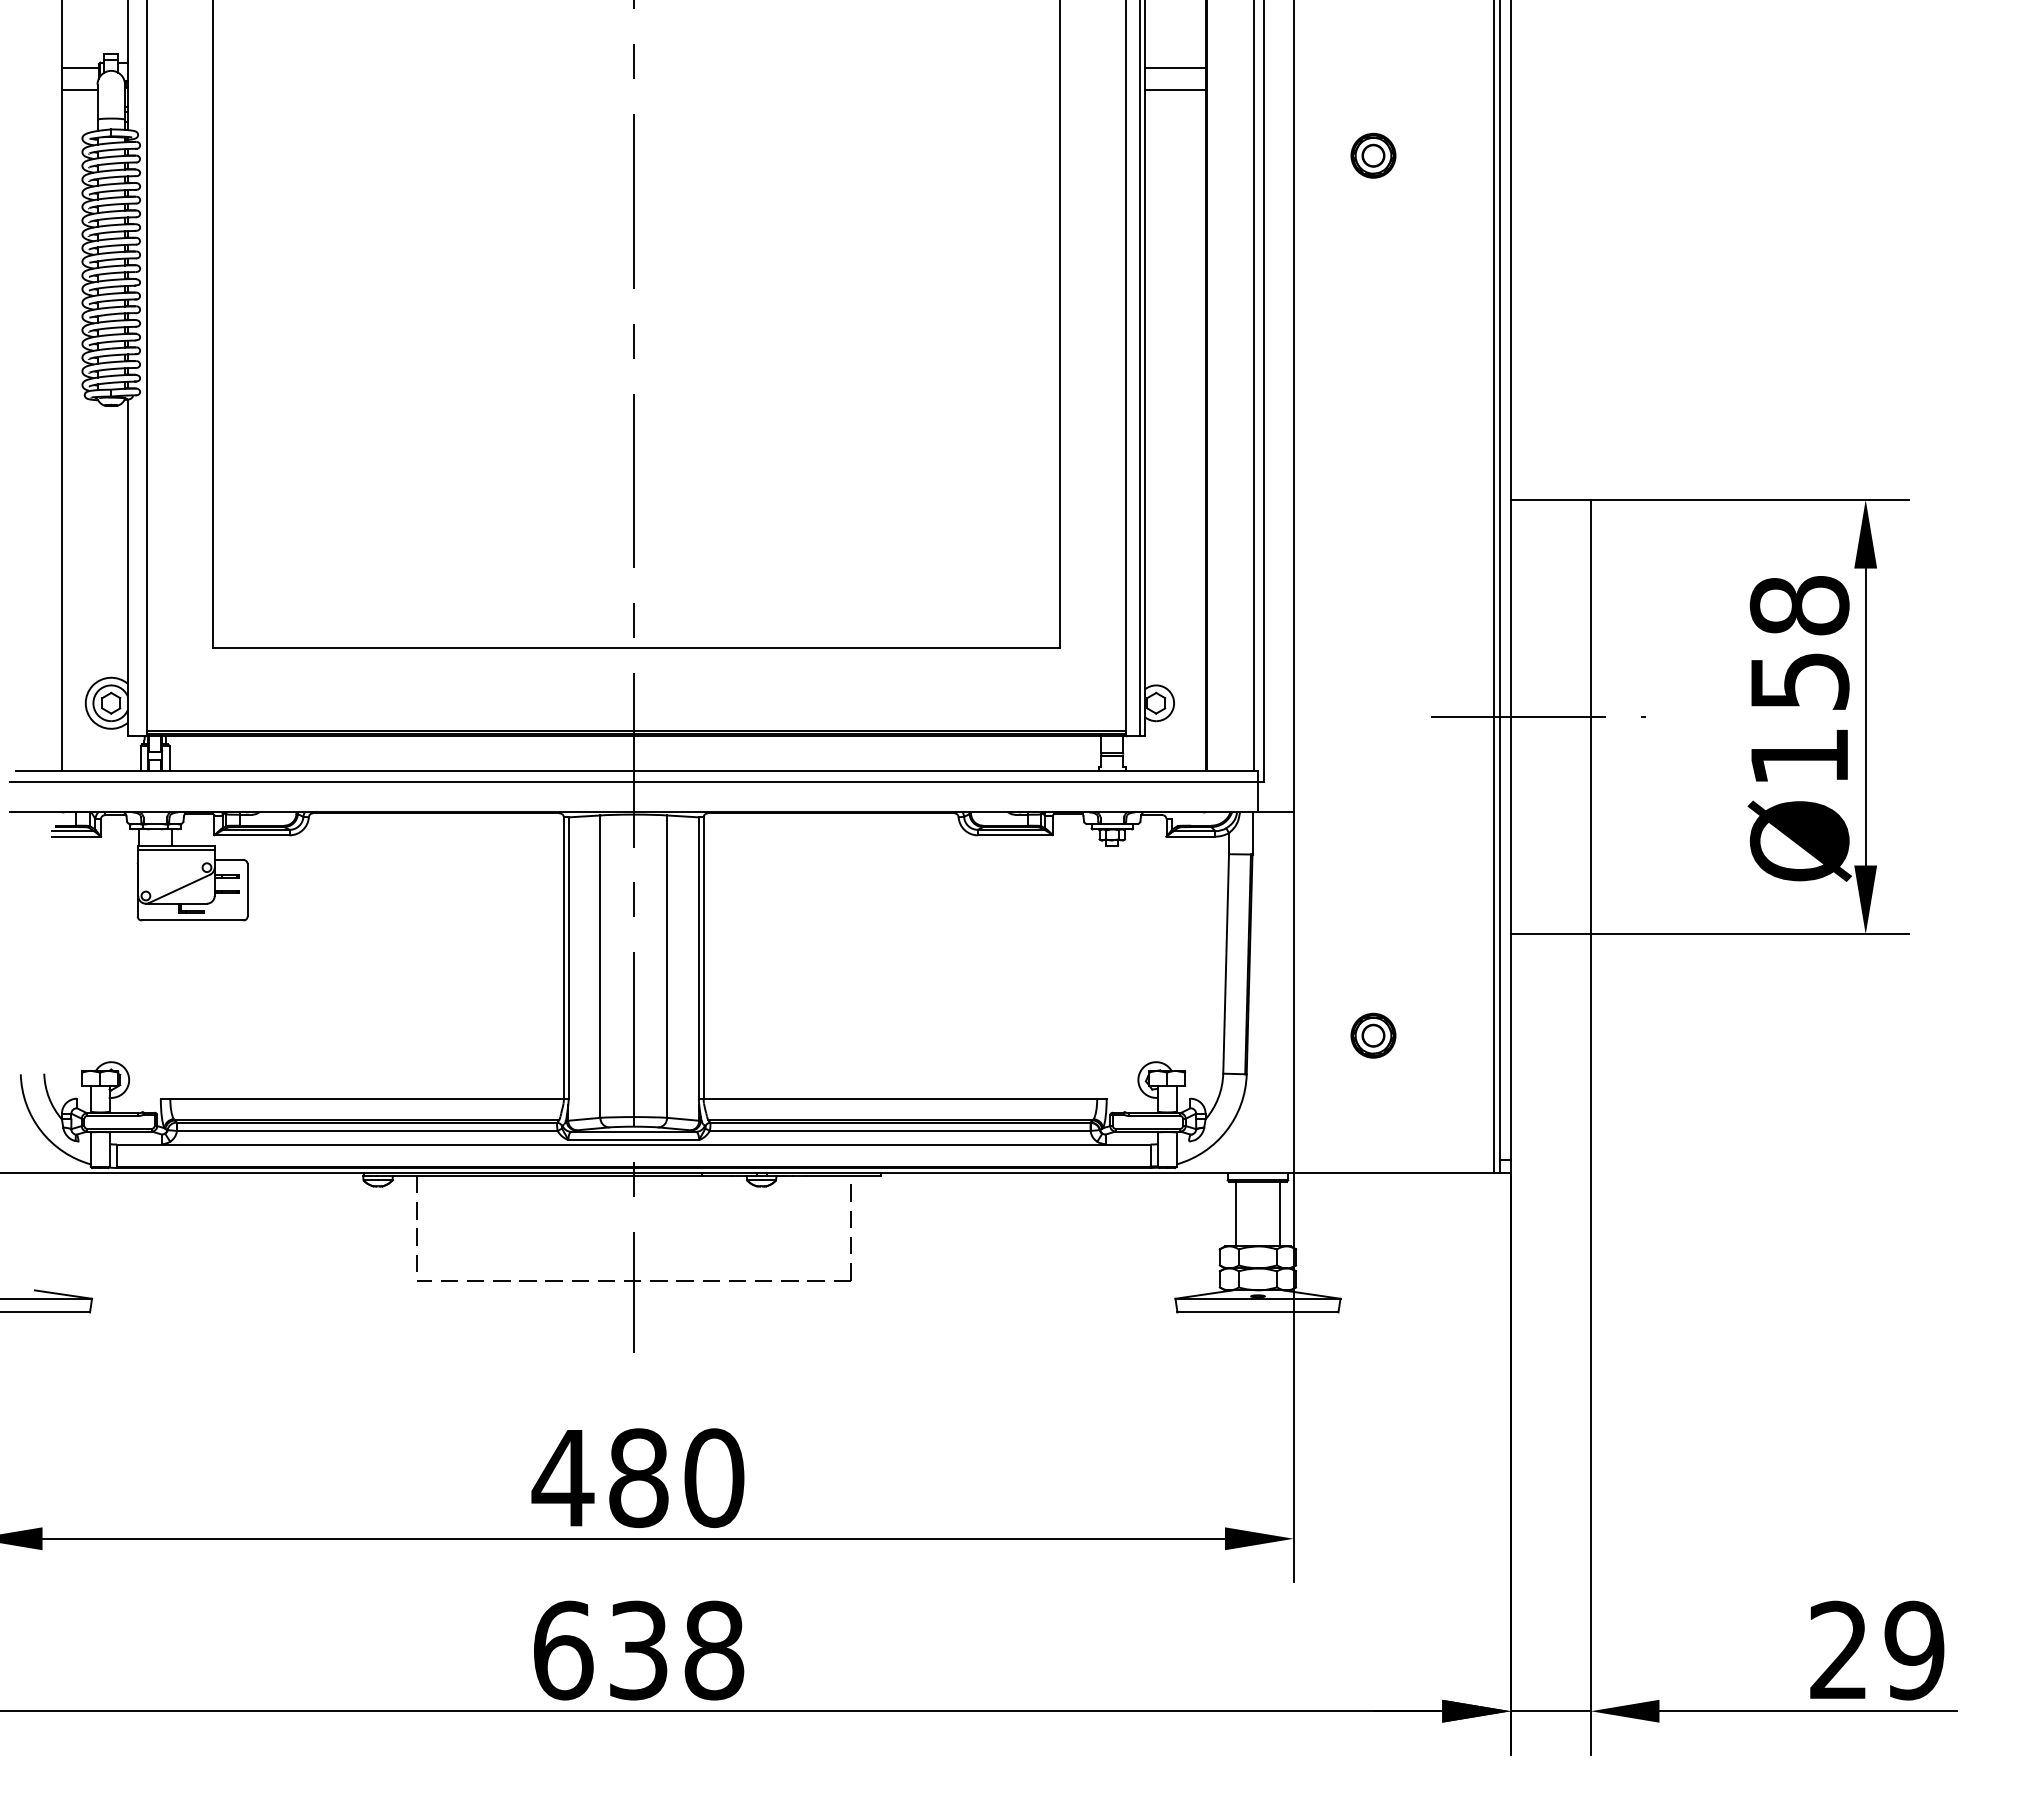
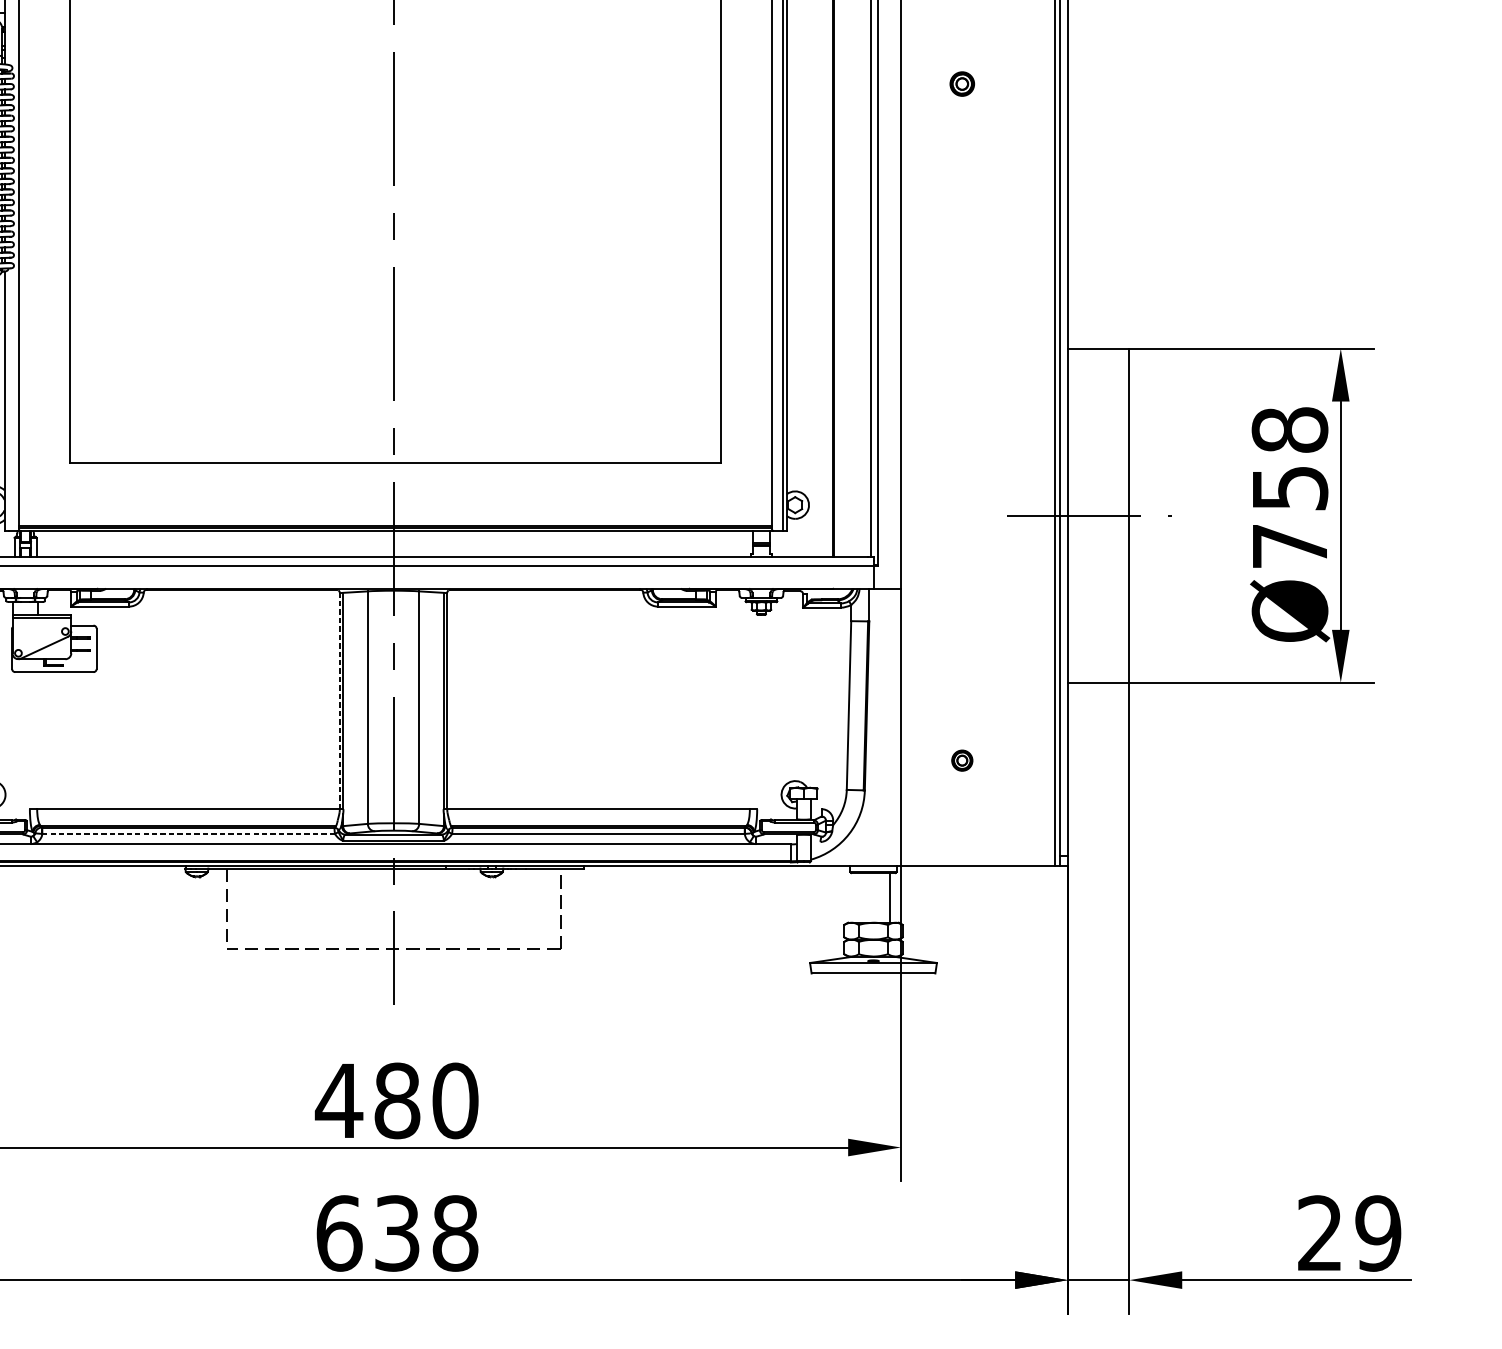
line: (1175, 68) -> (810, 17), removed
line: (1175, 90) -> (810, 33), removed
part: (1373, 155) -> (962, 83), size x0.7
text: (1799, 756) -> (1289, 546), Ø158 -> Ø758
line: (563, 958) -> (339, 701), solid -> dashed
part: (1373, 1035) -> (962, 760), size x0.6
line: (366, 1130) -> (188, 833), solid -> dashed
line: (1236, 1213) -> (856, 897), removed

